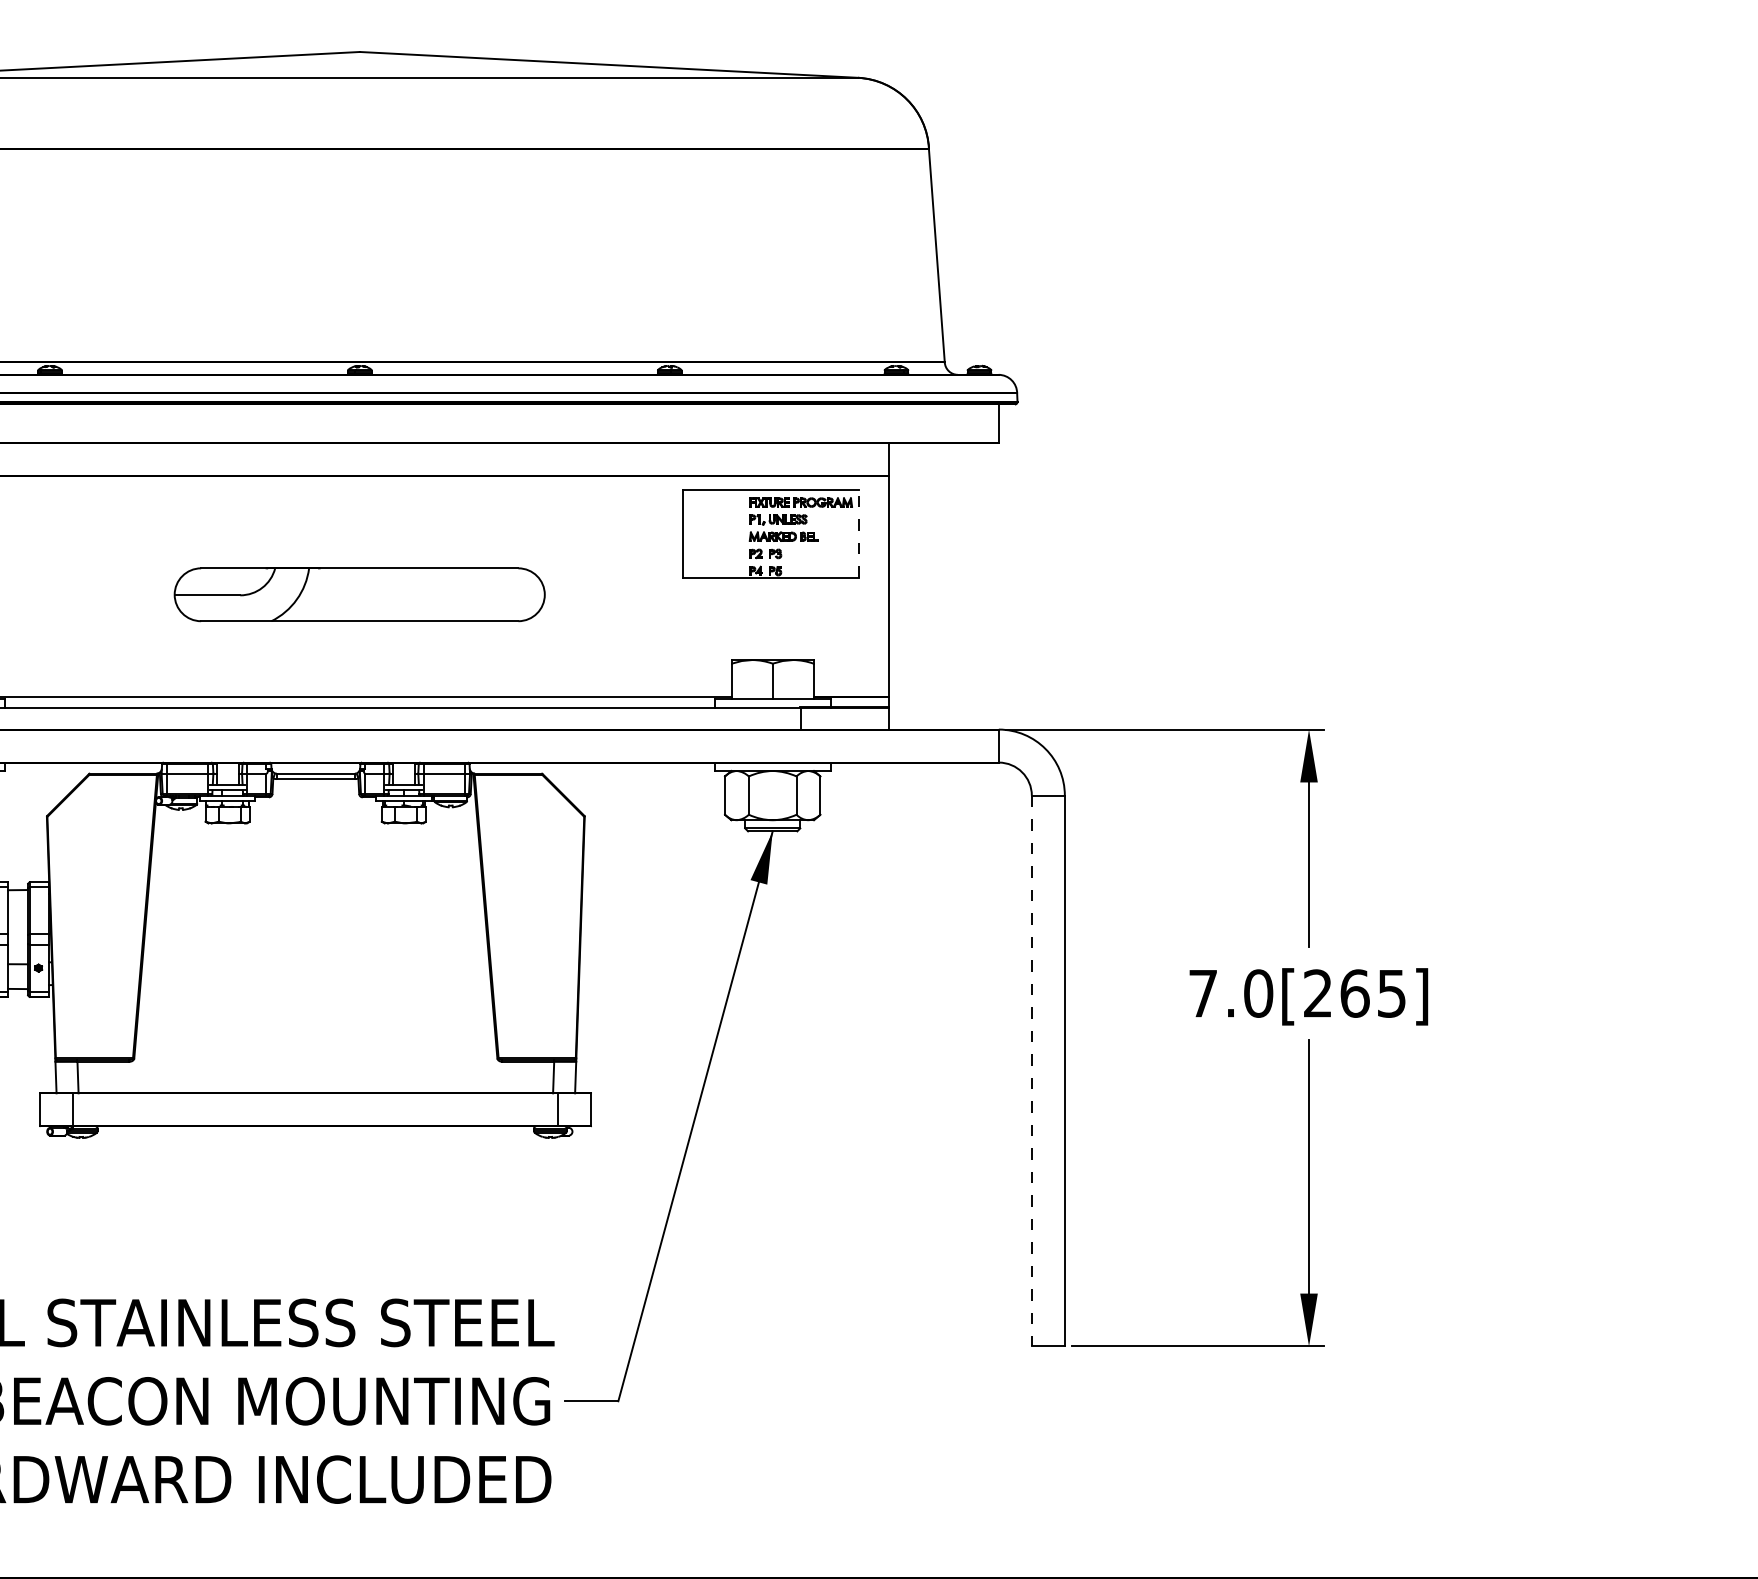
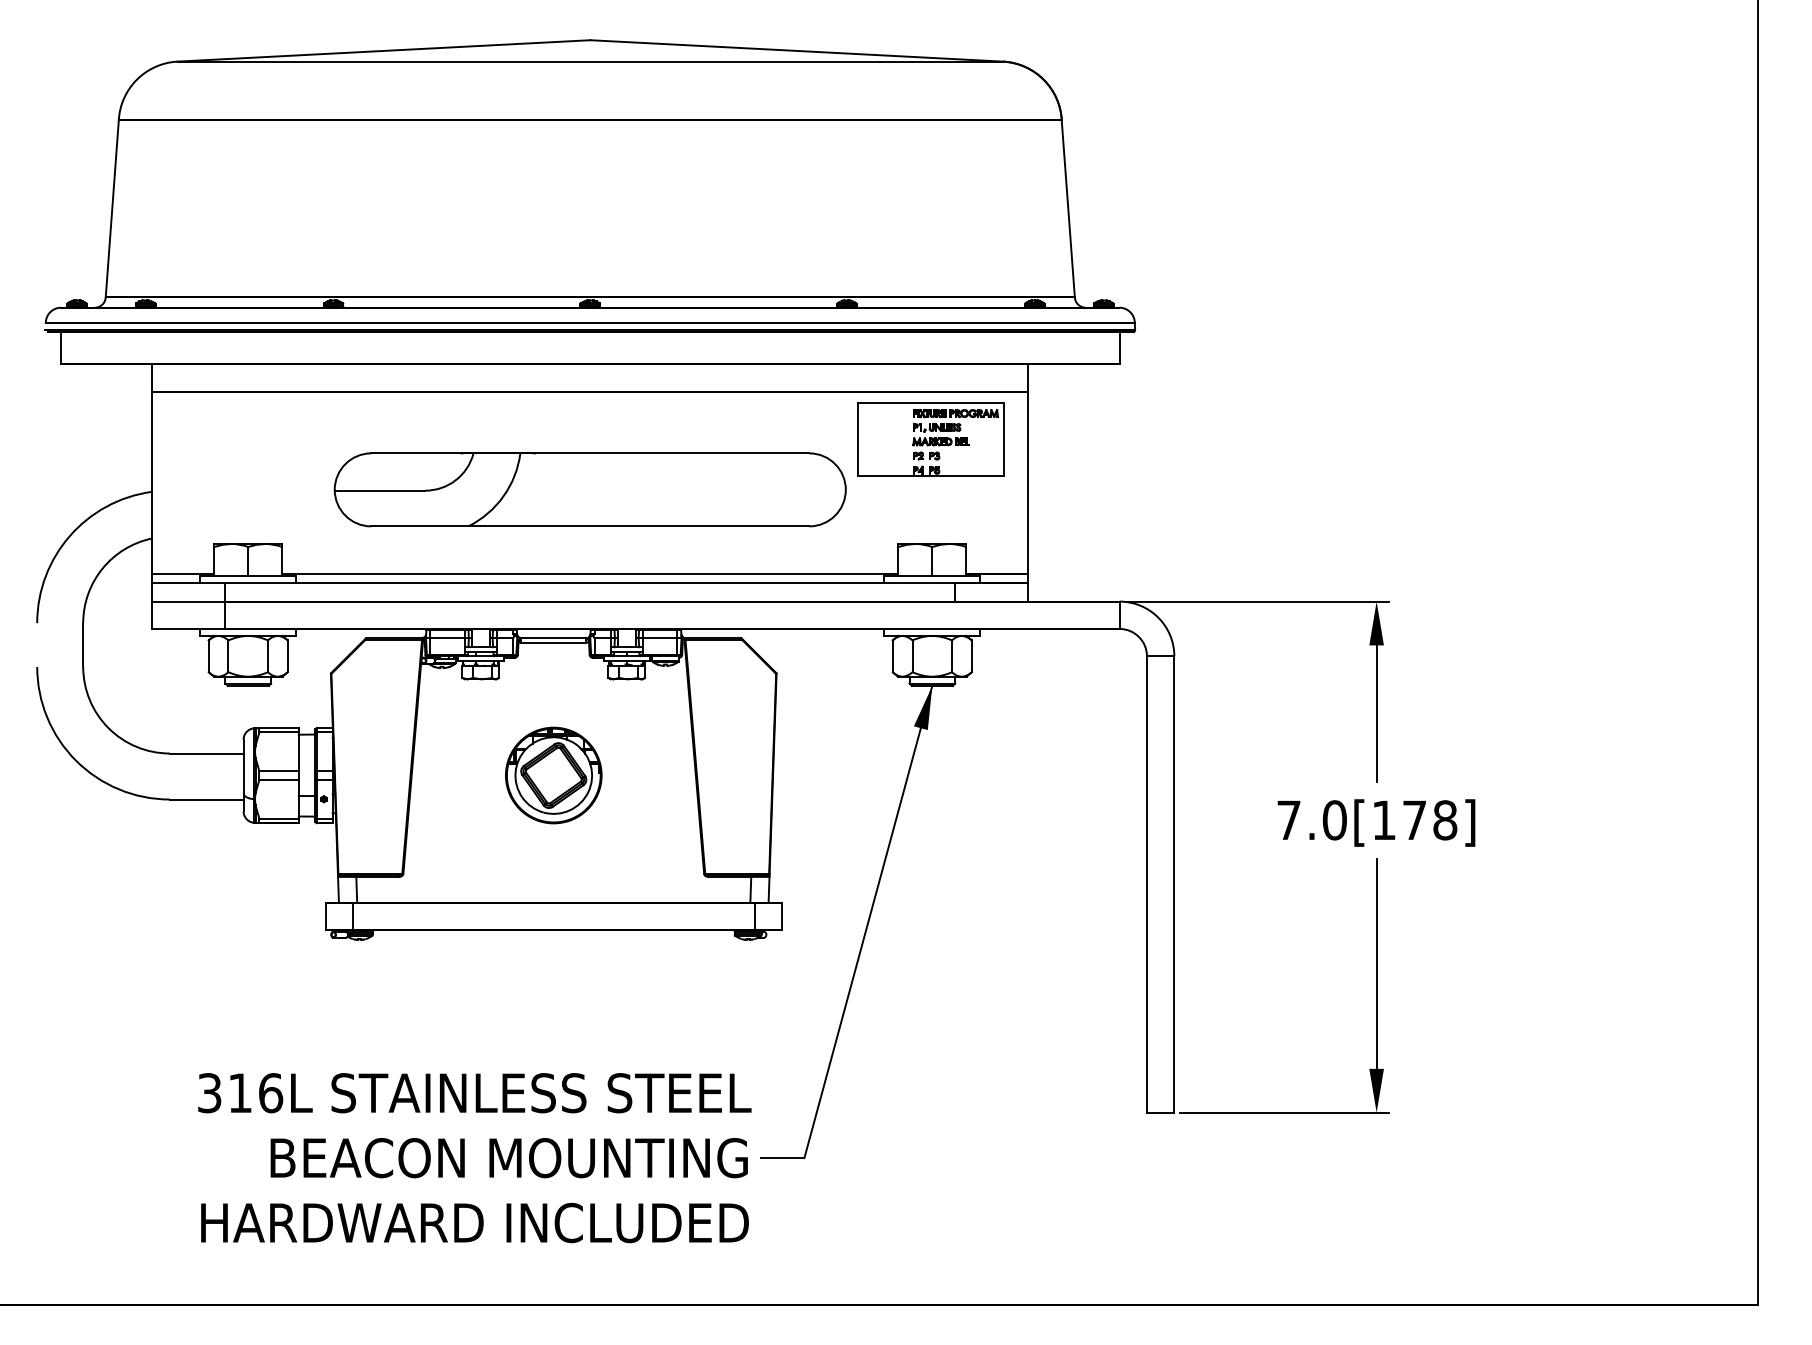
line: (859, 533) -> (1004, 439), dashed -> solid
part: (358, 594) -> (589, 489), size x1.67
part: (315, 939) -> (553, 775), added
text: (1354, 993) -> (1414, 820), 7.0[265] -> 7.0[178]
line: (1031, 1072) -> (1146, 885), dashed -> solid

